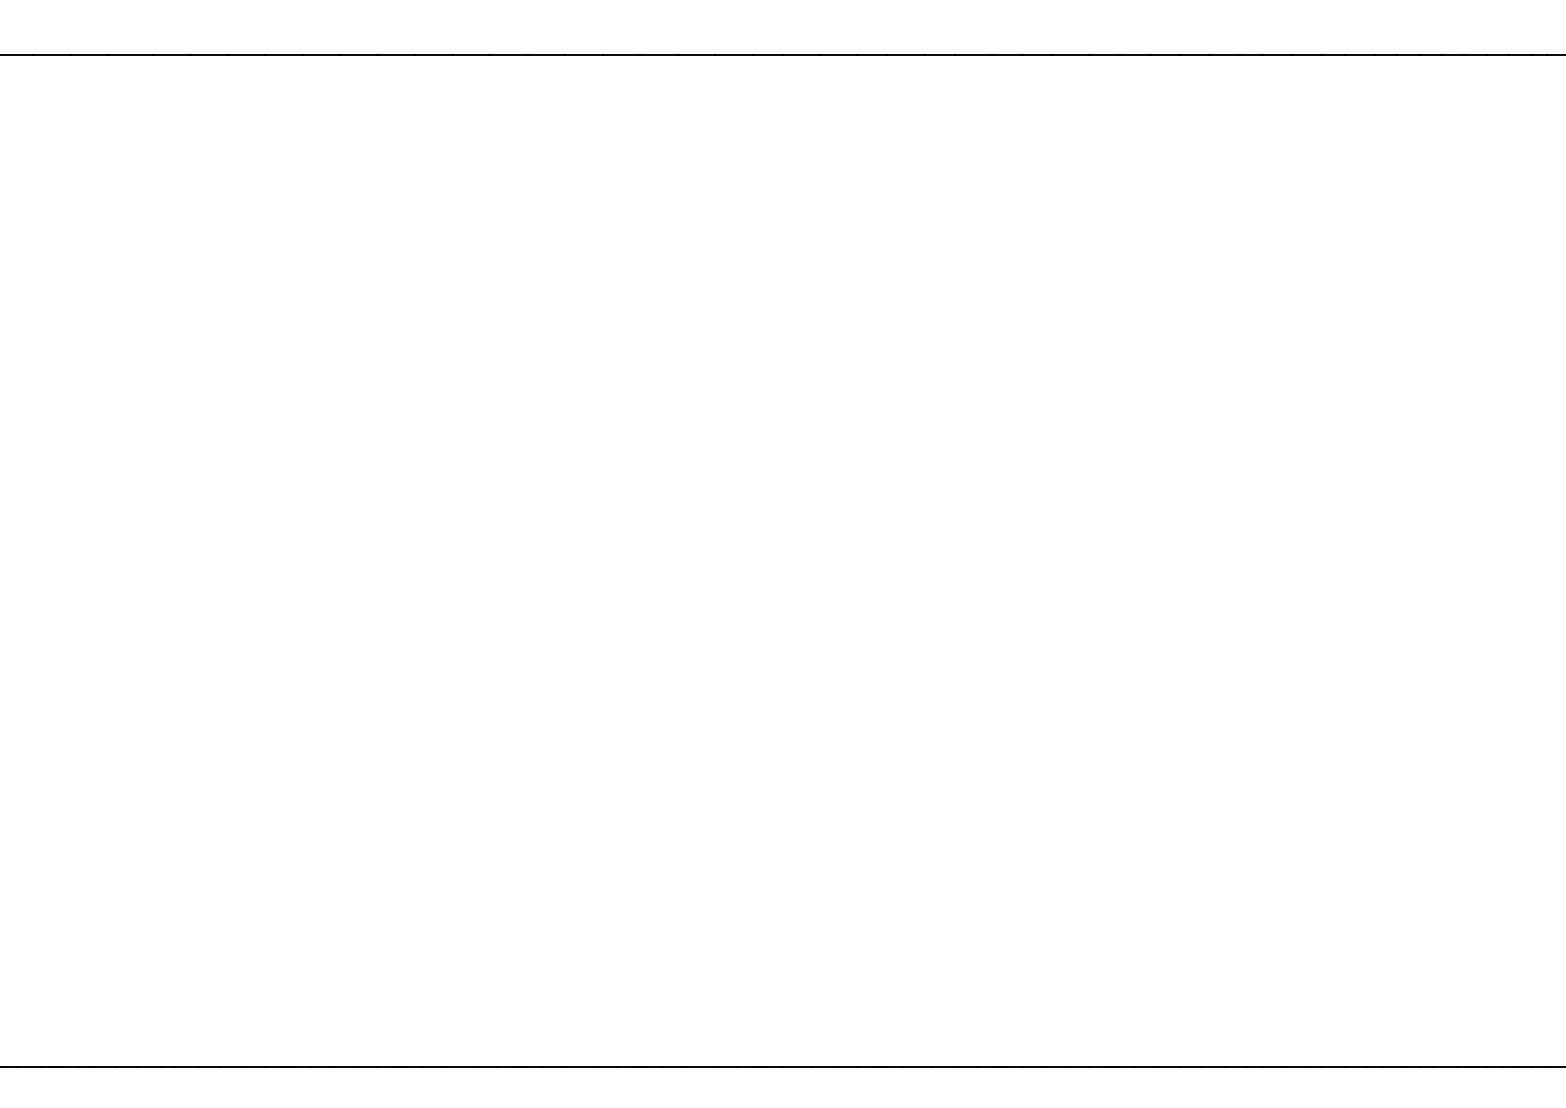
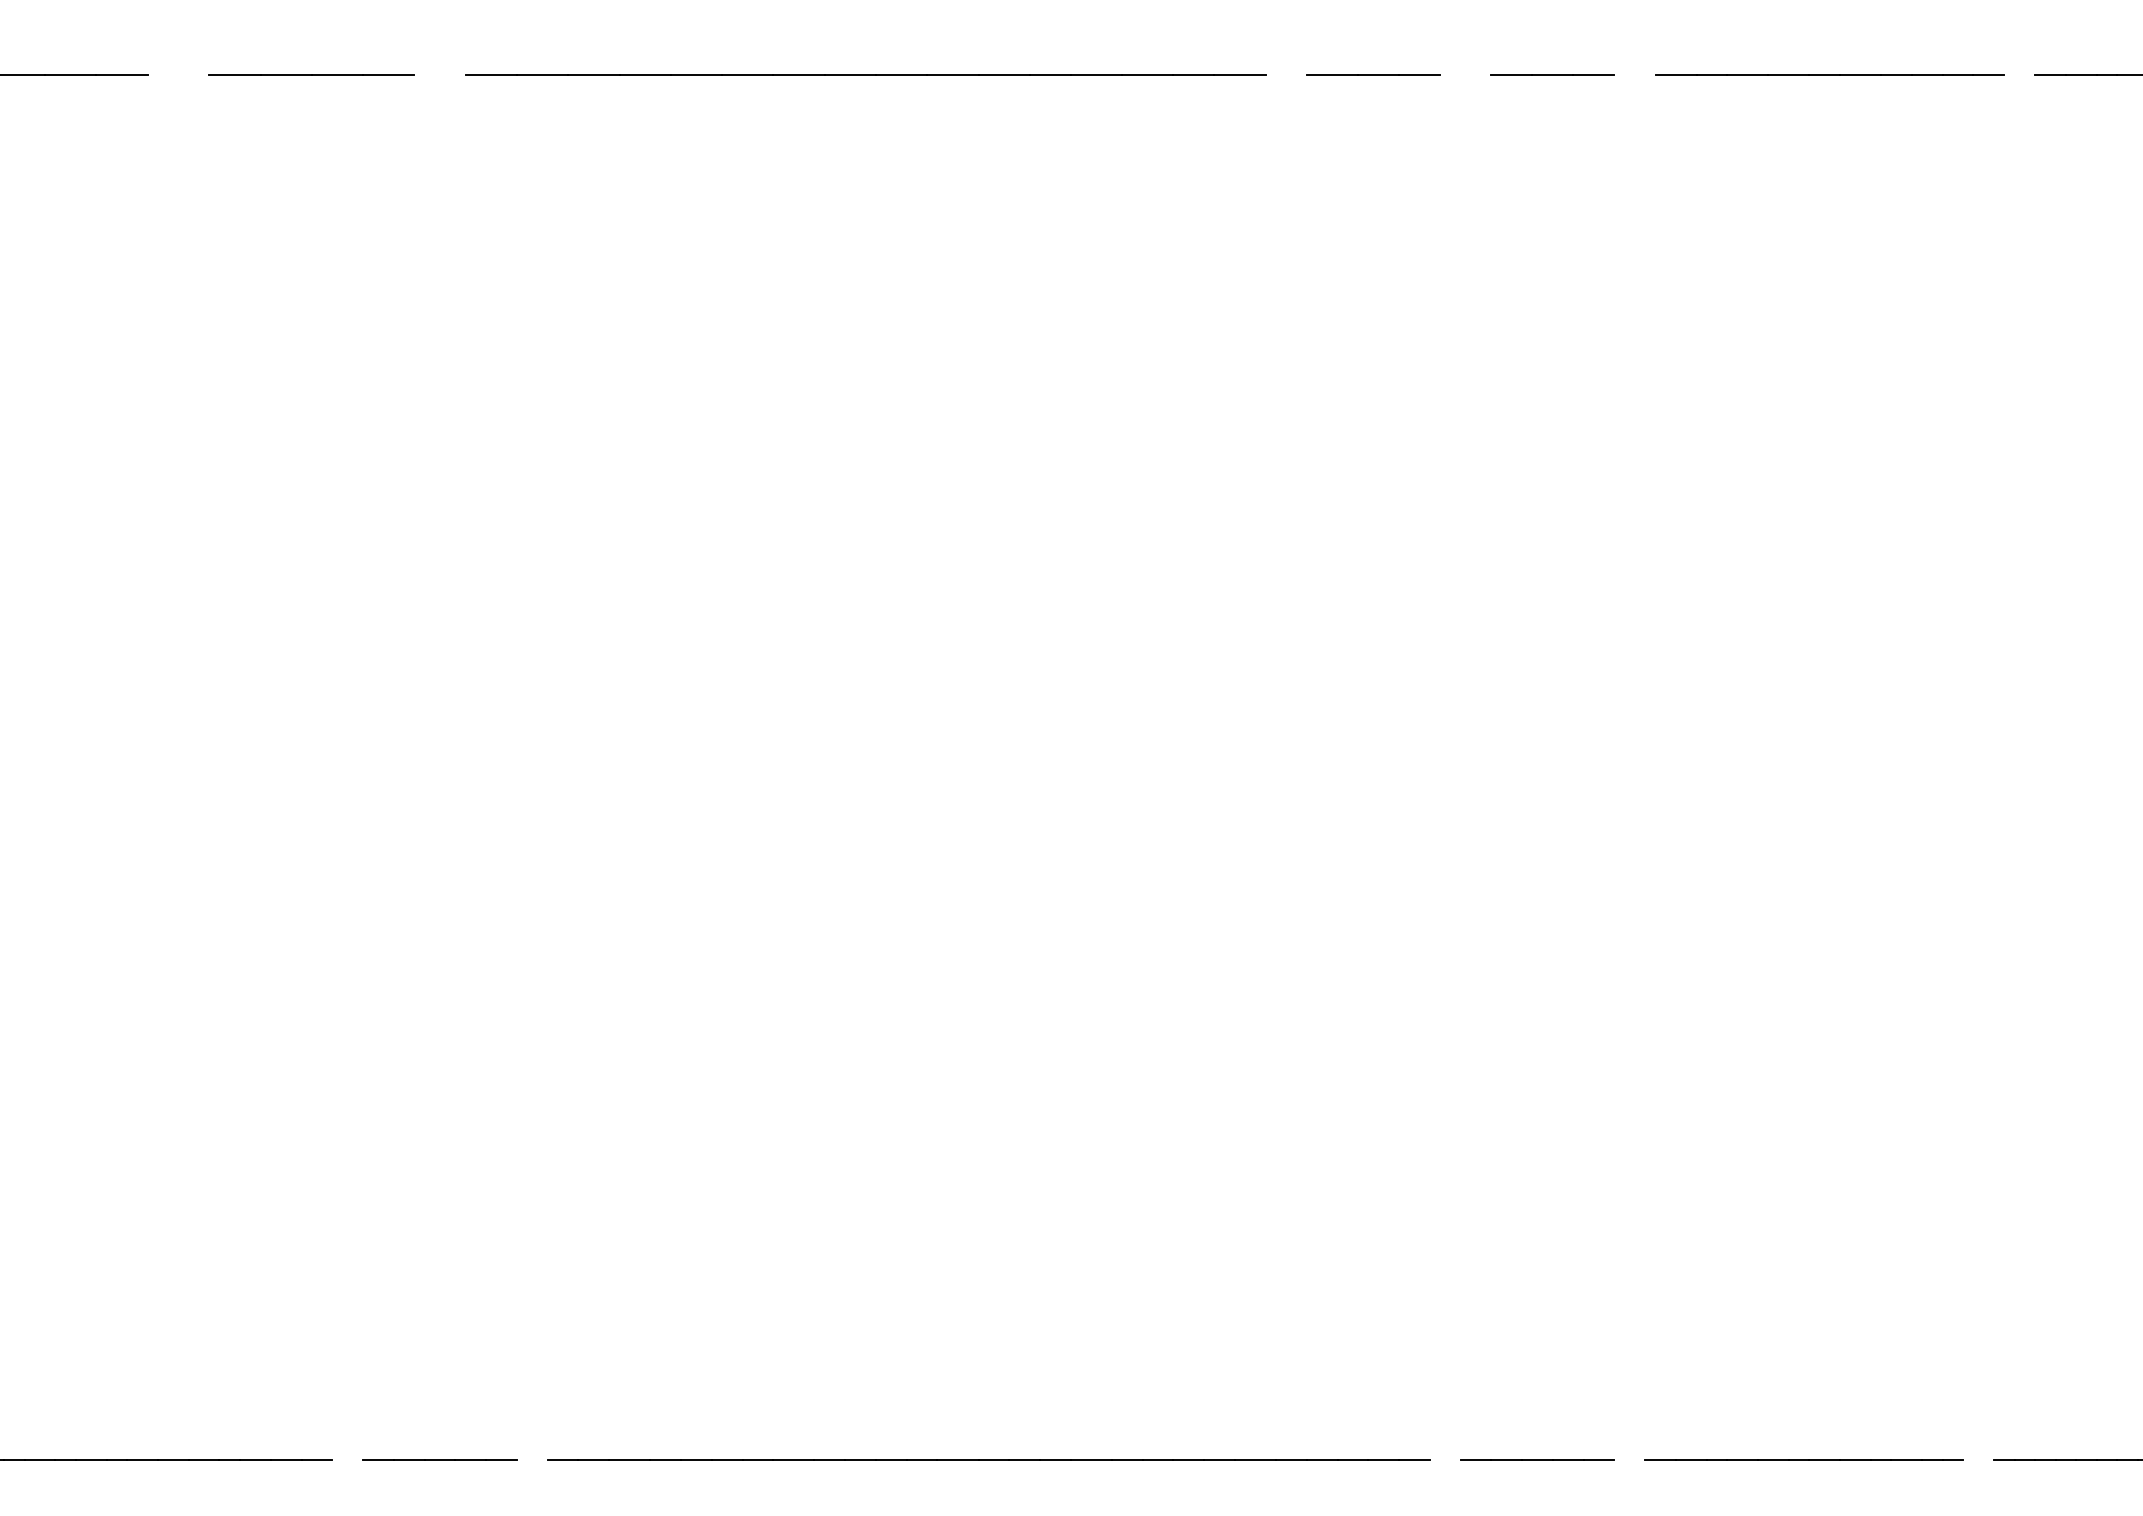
line: (130, 55) -> (178, 75), removed
line: (321, 55) -> (439, 75), removed
line: (939, 55) -> (1285, 75), removed
line: (1070, 55) -> (1465, 75), removed
line: (1194, 55) -> (1634, 75), removed
line: (1475, 55) -> (2019, 75), removed
line: (254, 1066) -> (347, 1459), removed
line: (388, 1066) -> (531, 1459), removed
line: (1055, 1066) -> (1444, 1459), removed
line: (1190, 1066) -> (1629, 1459), removed
line: (1445, 1066) -> (1978, 1459), removed

